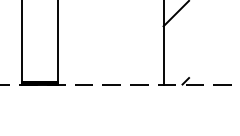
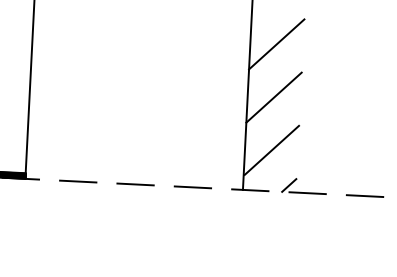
line: (176, 39) -> (274, 98), added
line: (176, 64) -> (271, 149), added

